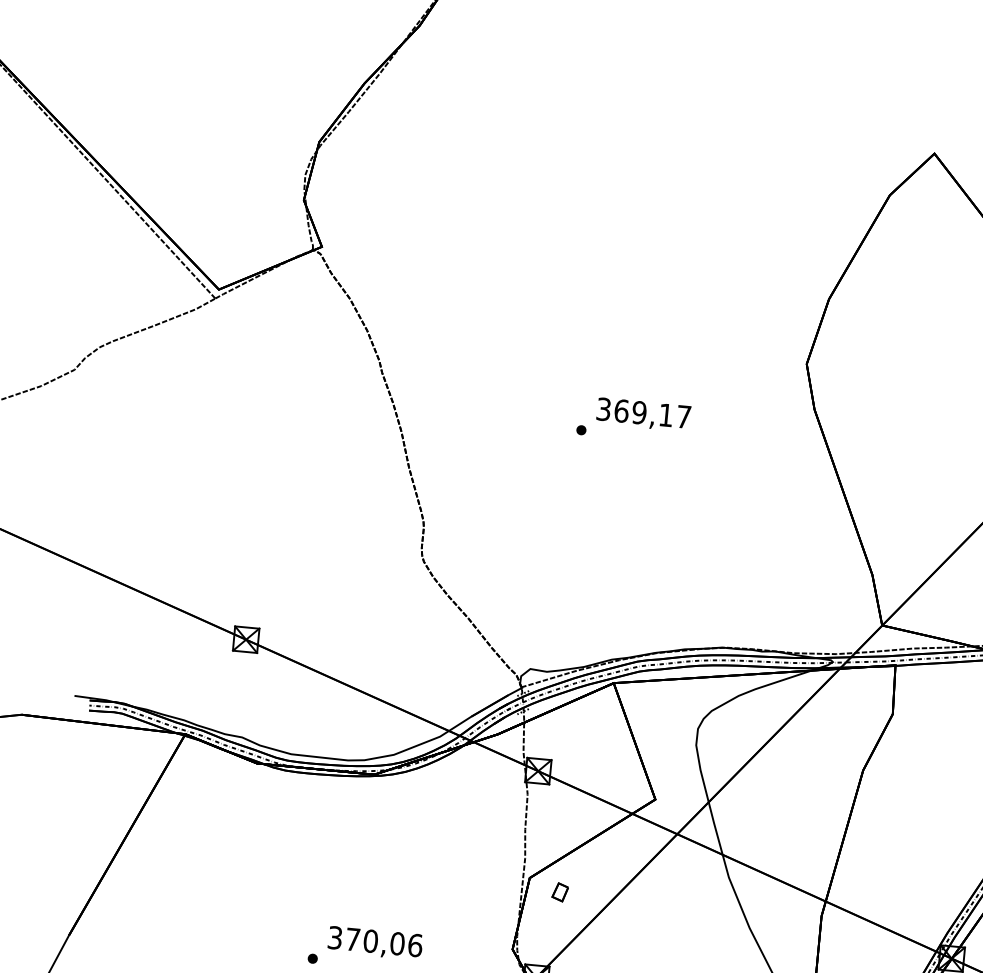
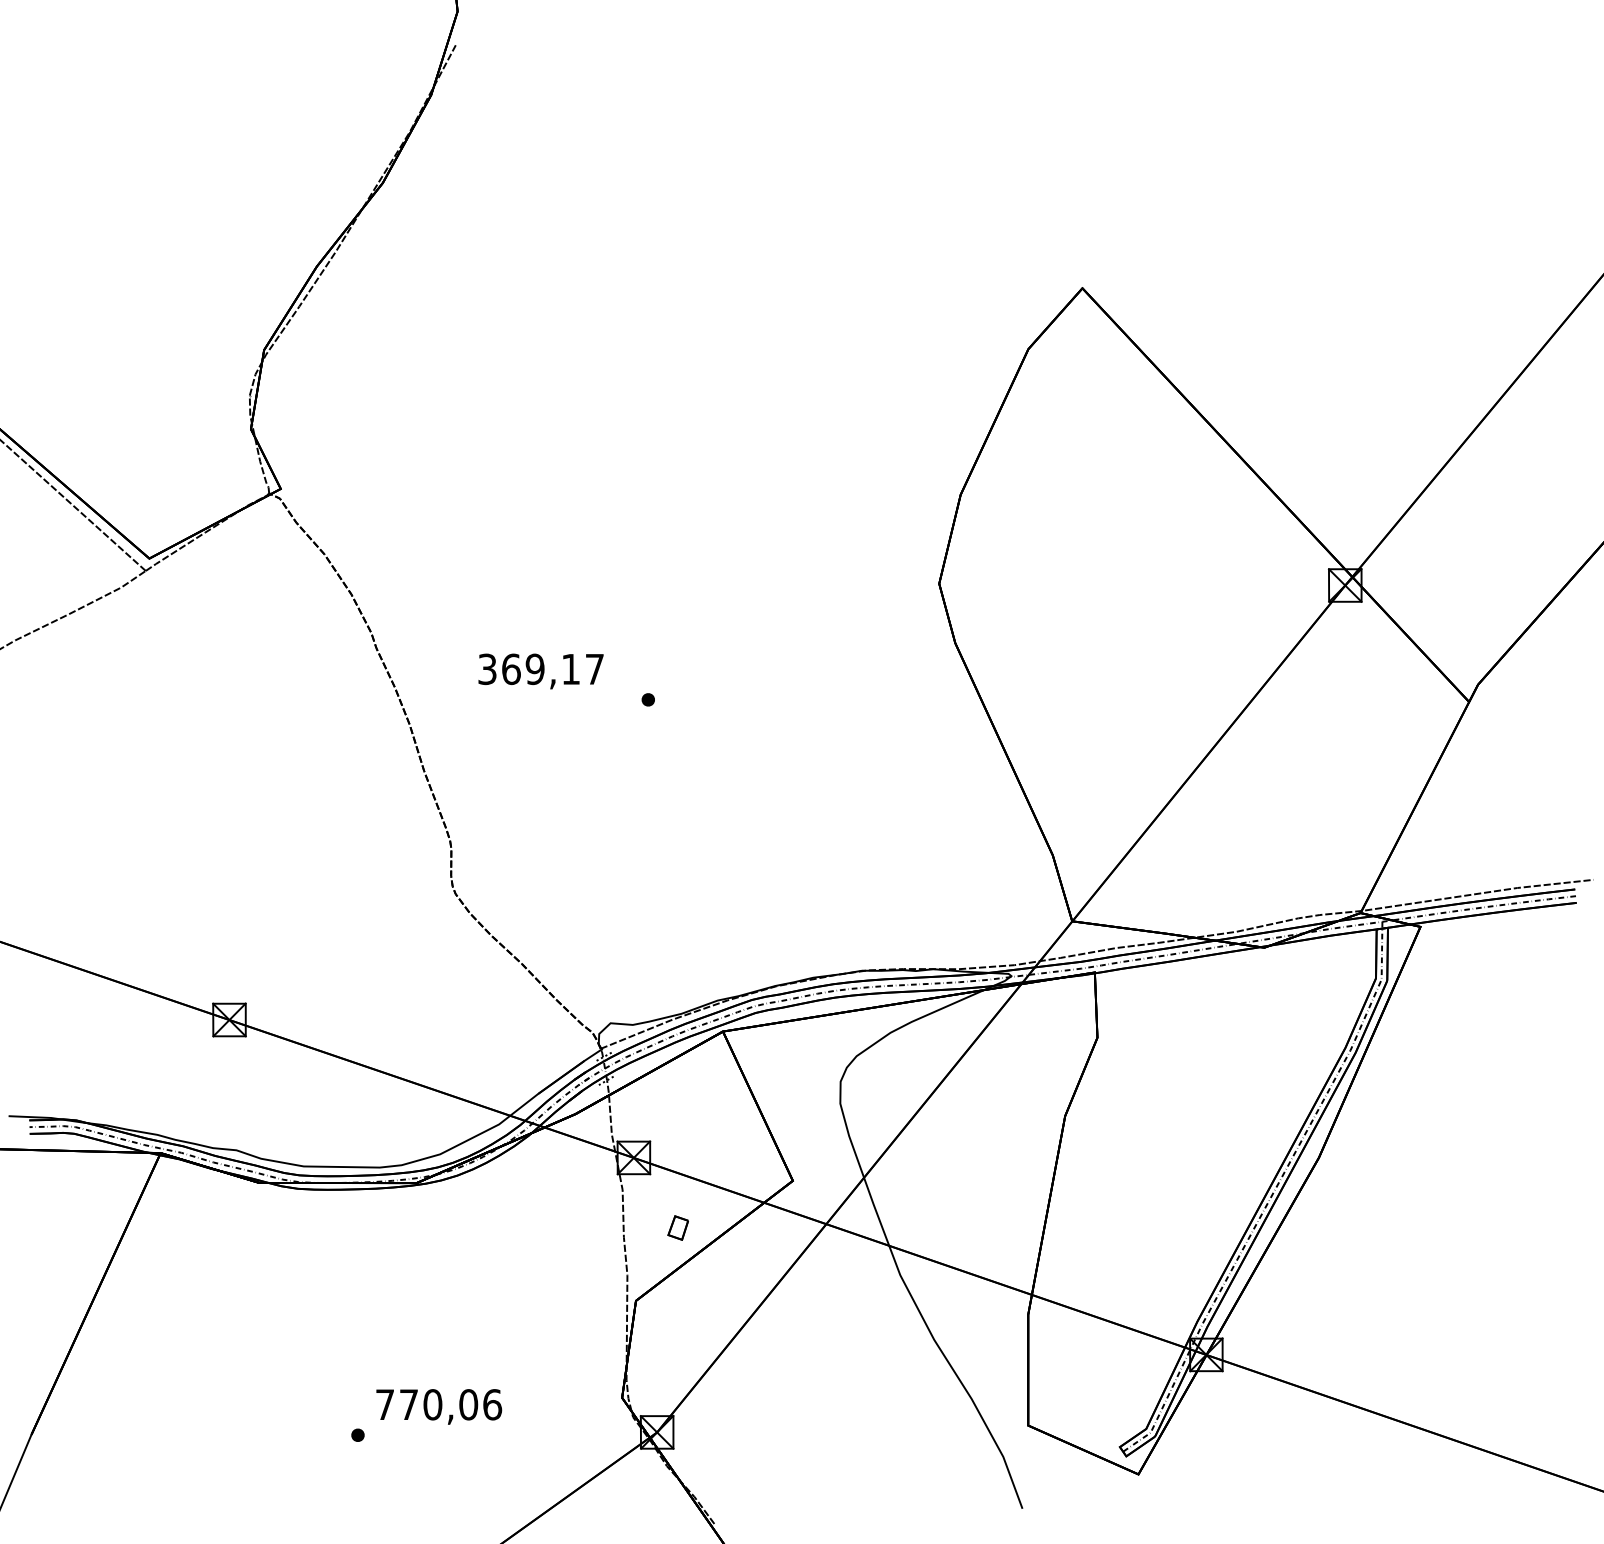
text: (643, 414) -> (540, 671), moved
part: (559, 891) -> (677, 1227), moved
text: (335, 937) -> (385, 1404), 370,06 -> 770,06

